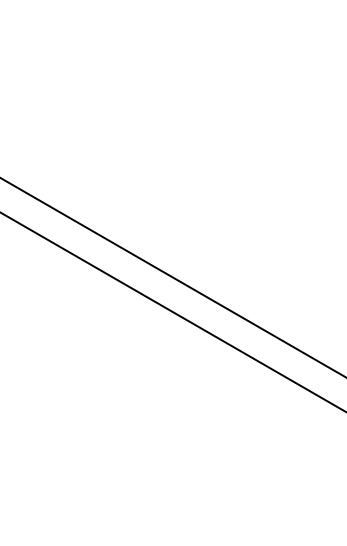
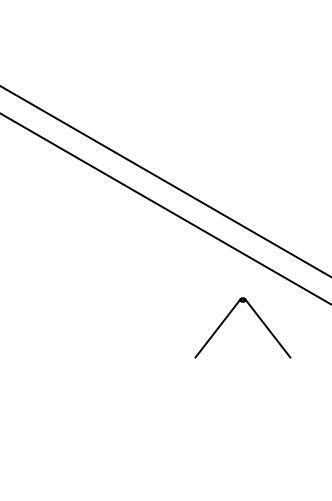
part: (189, 410) -> (229, 315), added

